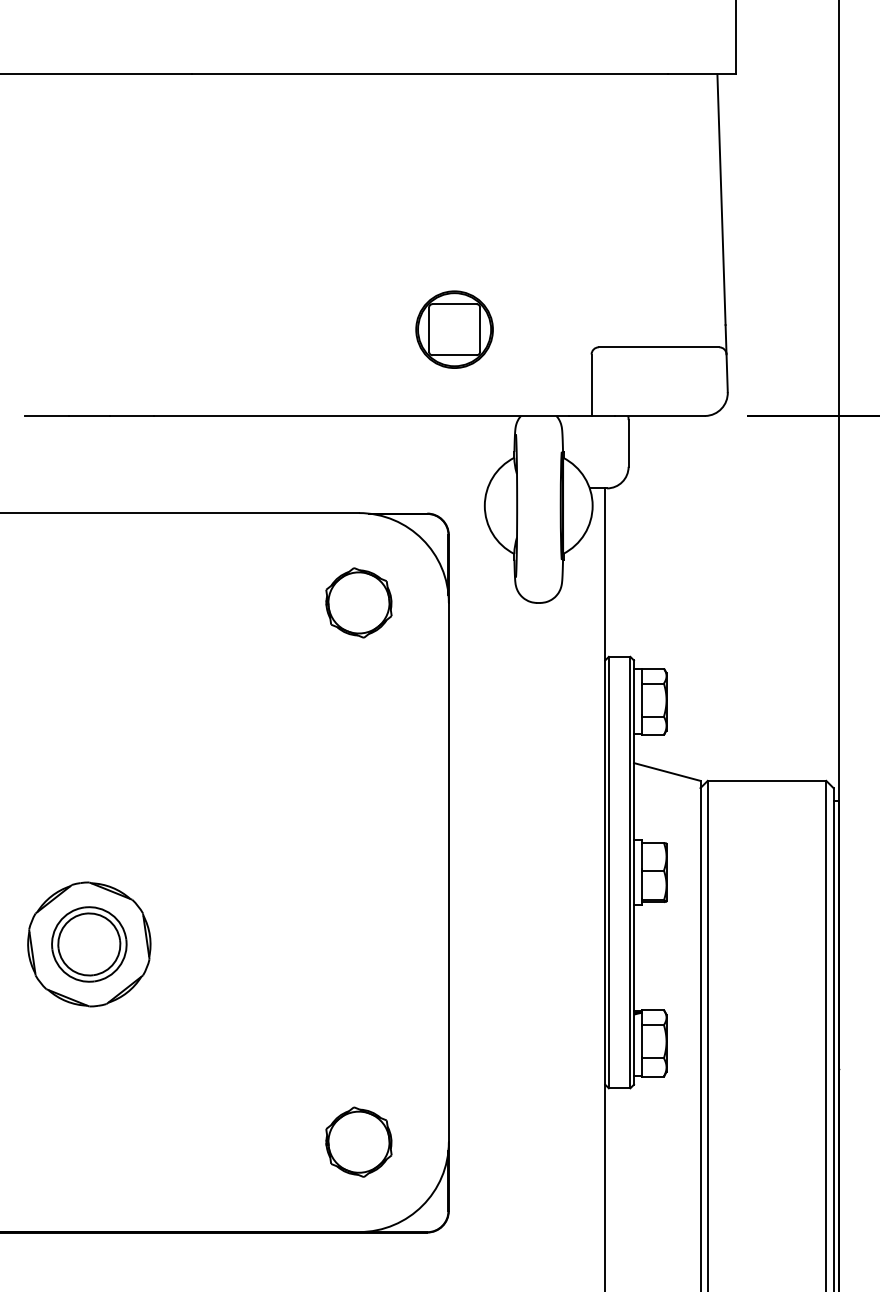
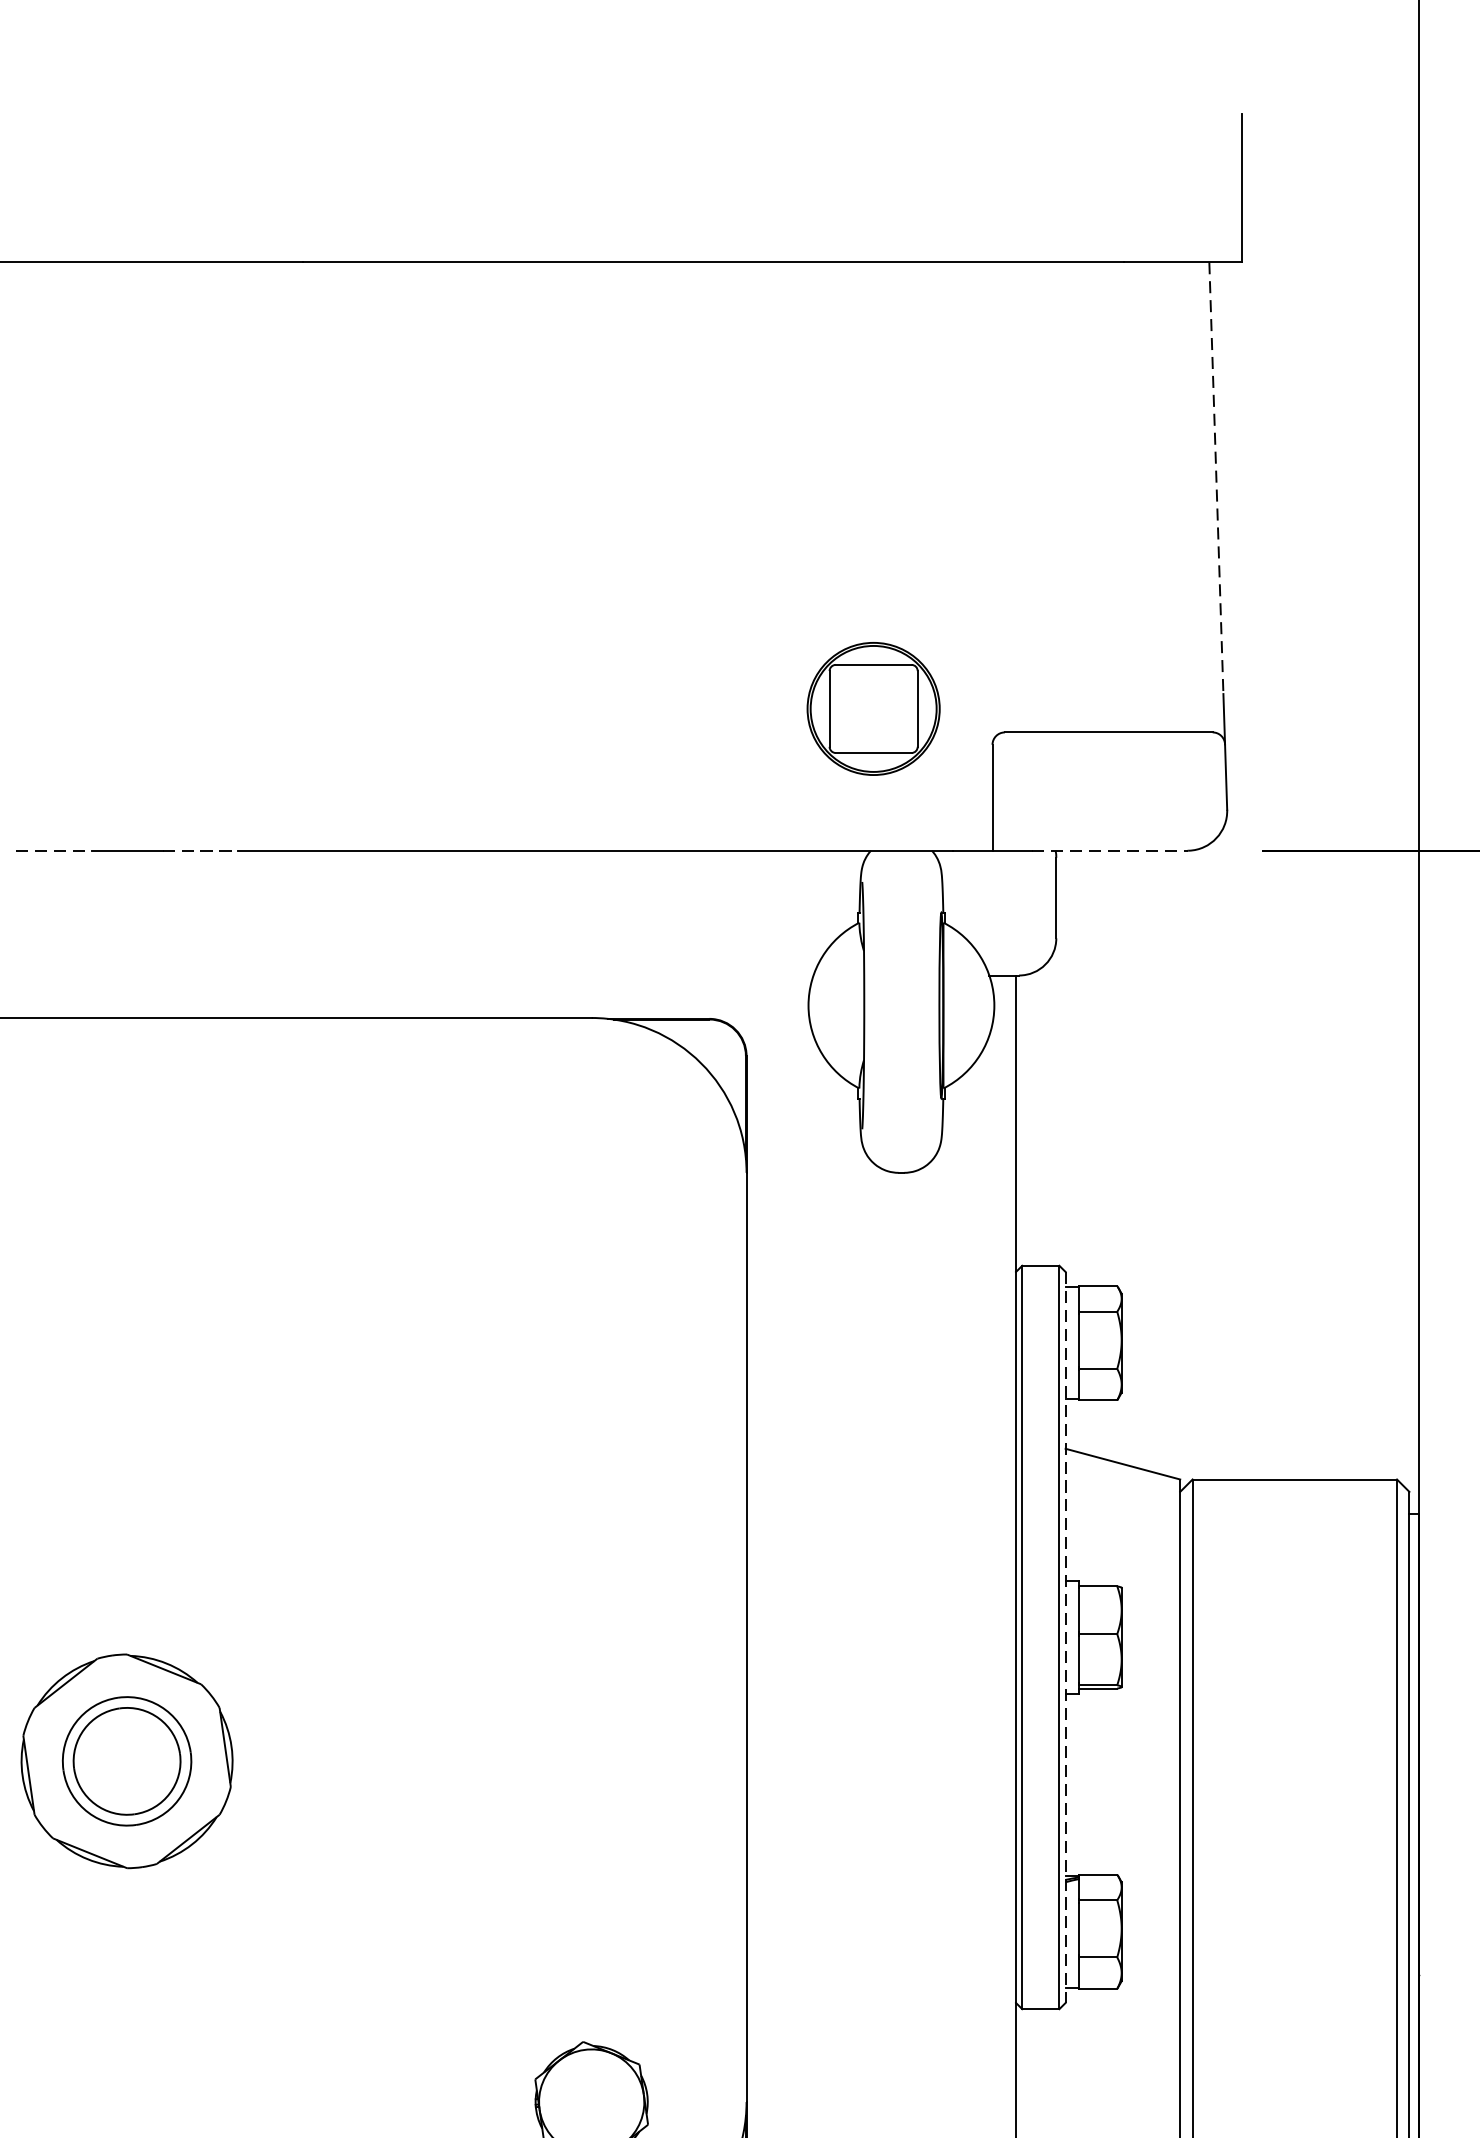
line: (721, 200) -> (1216, 479), solid -> dashed
part: (454, 329) -> (873, 708), moved
line: (47, 416) -> (54, 851), solid -> dashed
line: (132, 416) -> (201, 851), solid -> dashed
line: (660, 416) -> (1111, 851), solid -> dashed
part: (358, 602) -> (590, 1172), removed
line: (634, 873) -> (1066, 1639), solid -> dashed

